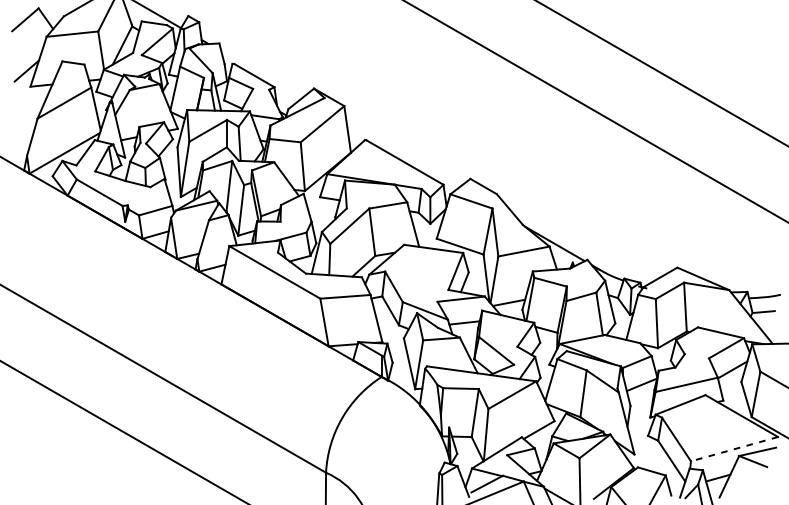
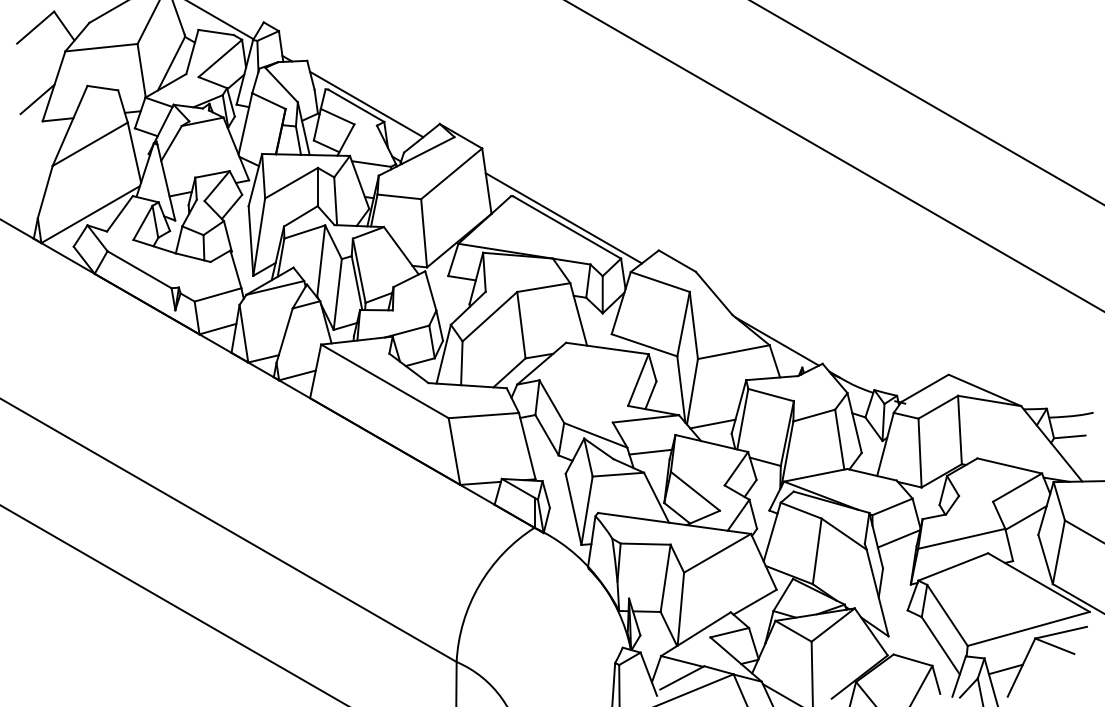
line: (261, 74) -> (366, 104), added
line: (402, 156) -> (563, 218), added
line: (734, 449) -> (1028, 629), dashed -> solid

